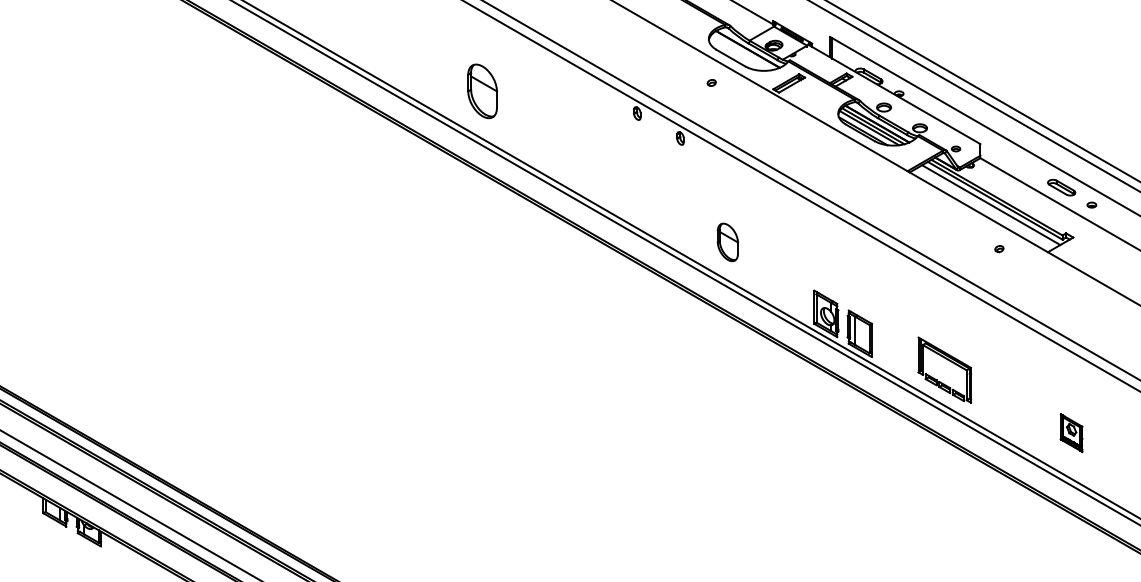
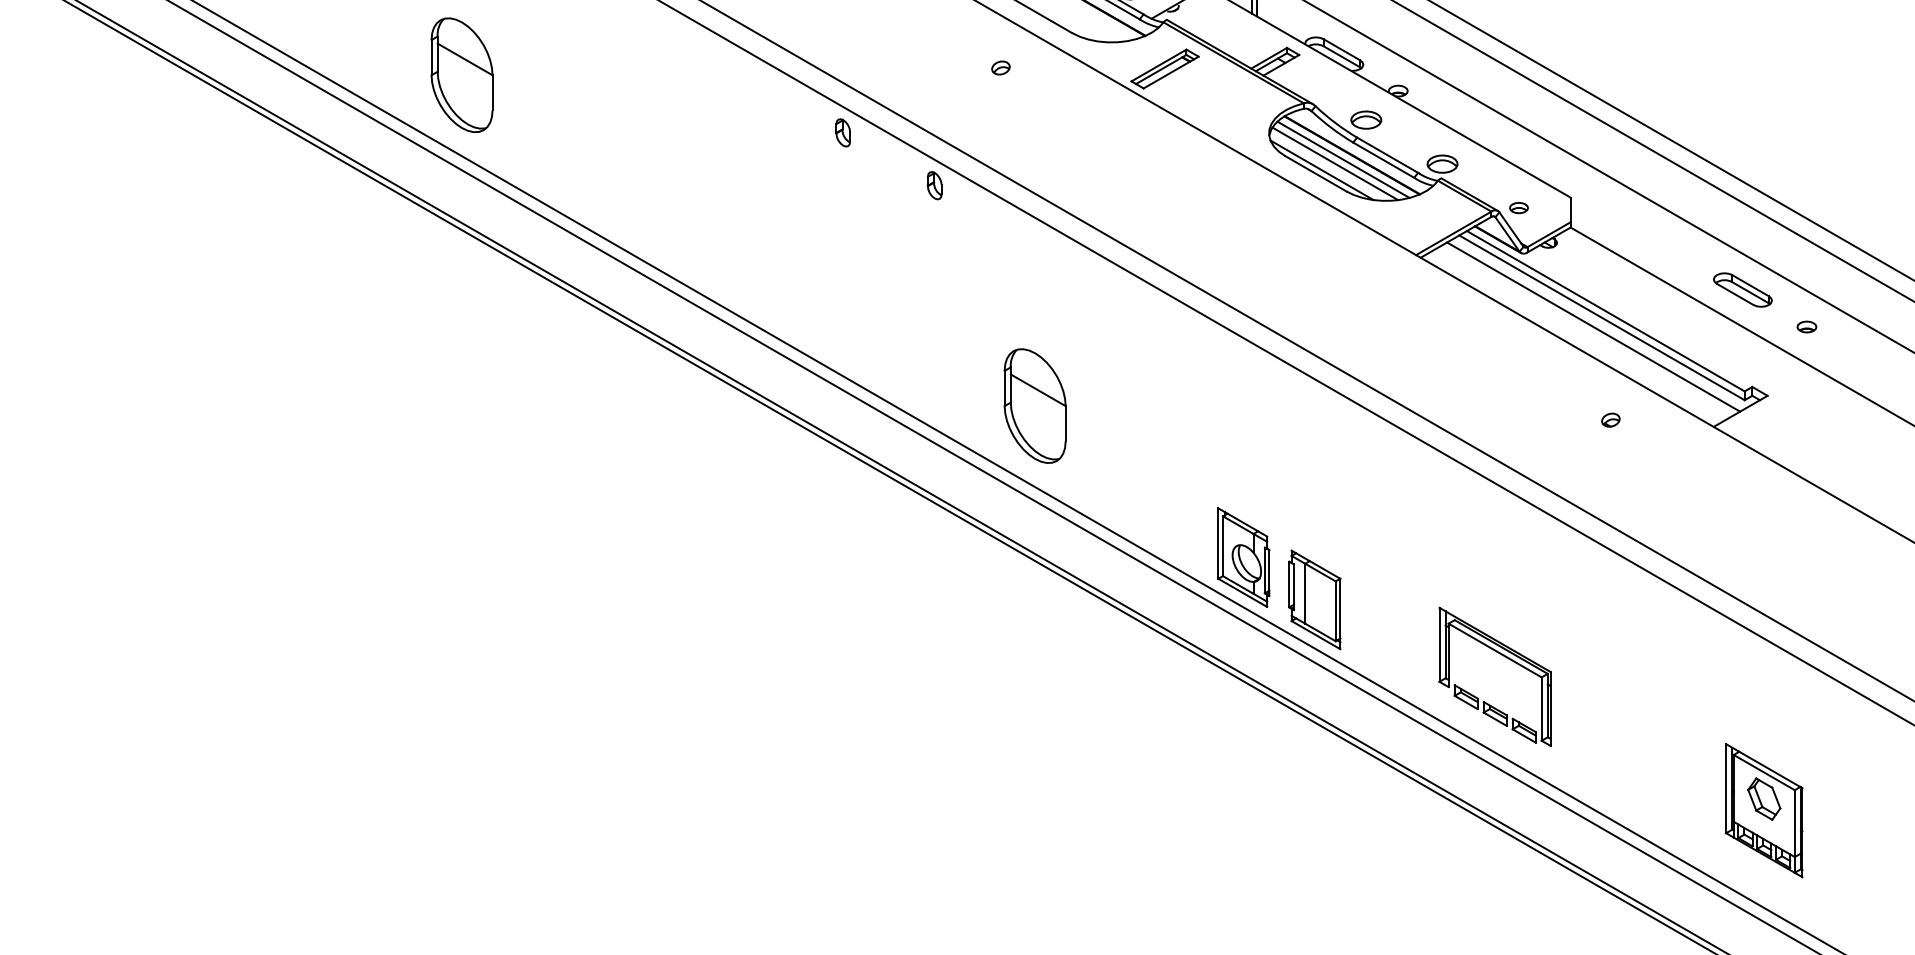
part: (482, 91) -> (461, 75), moved
part: (727, 242) -> (1034, 406), size x1.43
part: (1071, 432) -> (1763, 809), size x1.67

